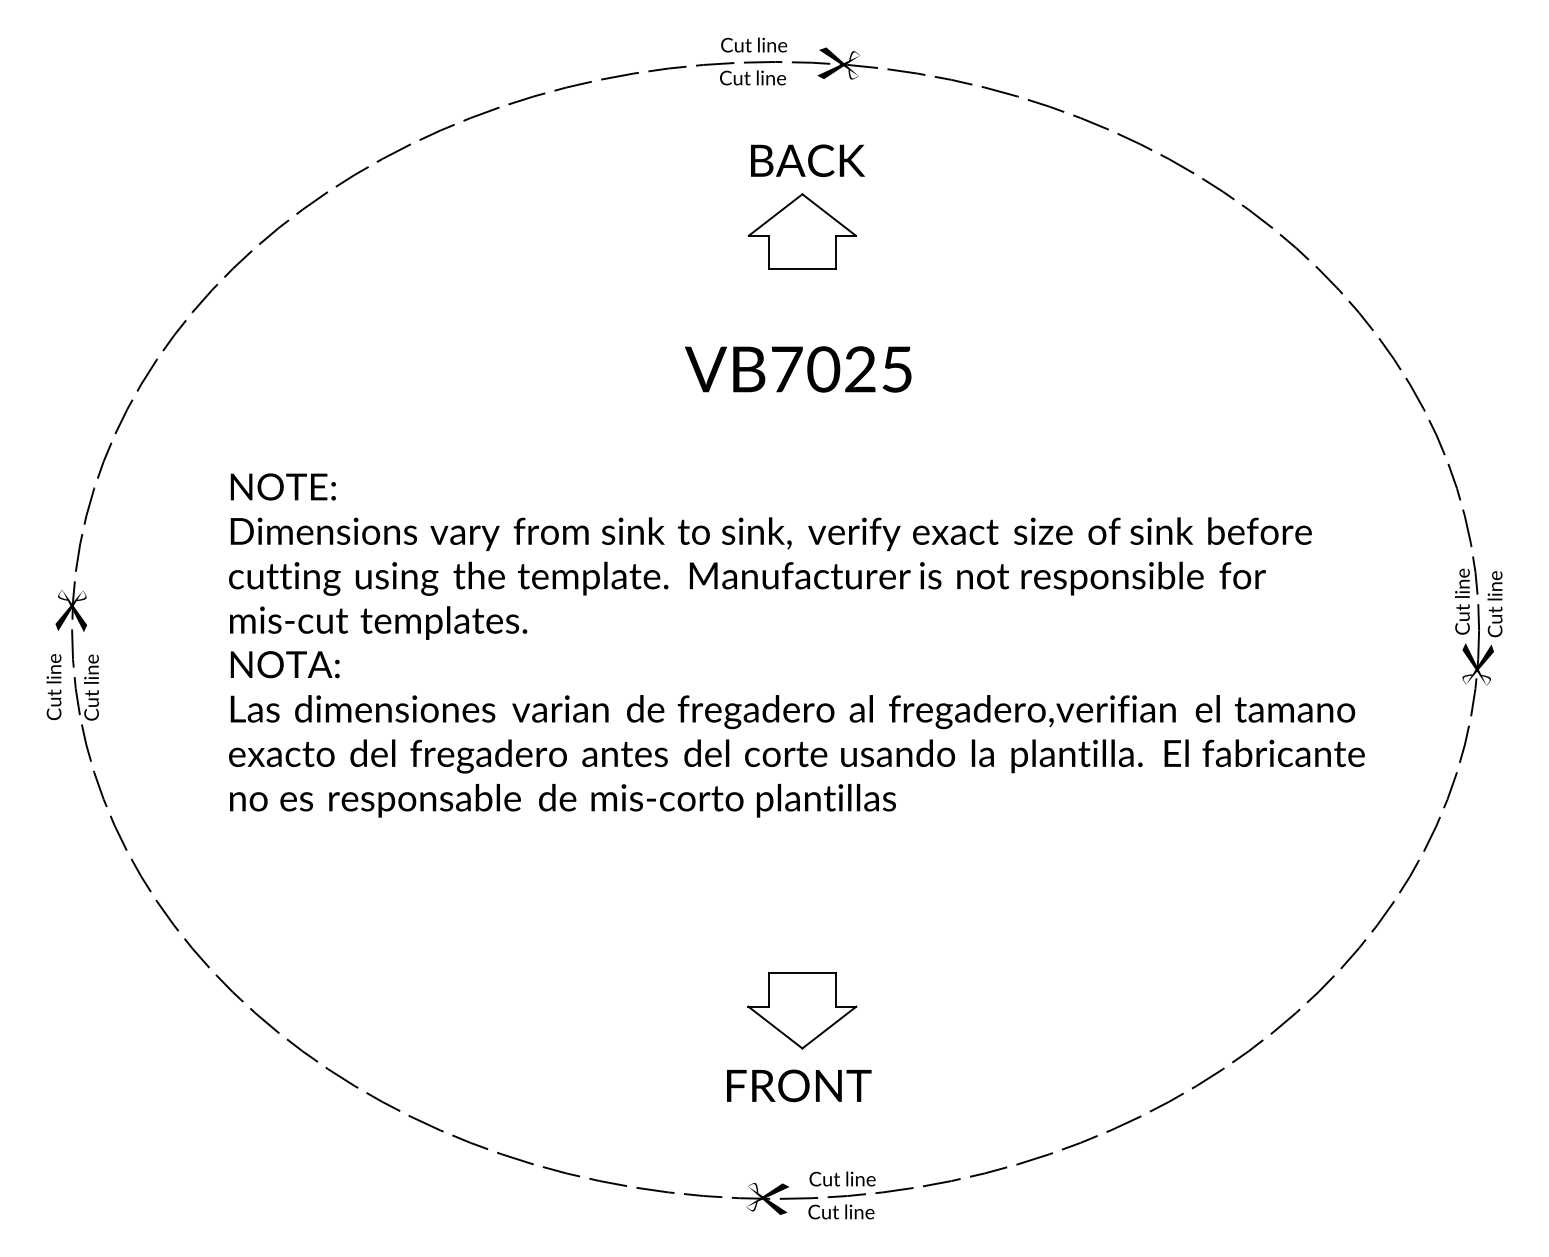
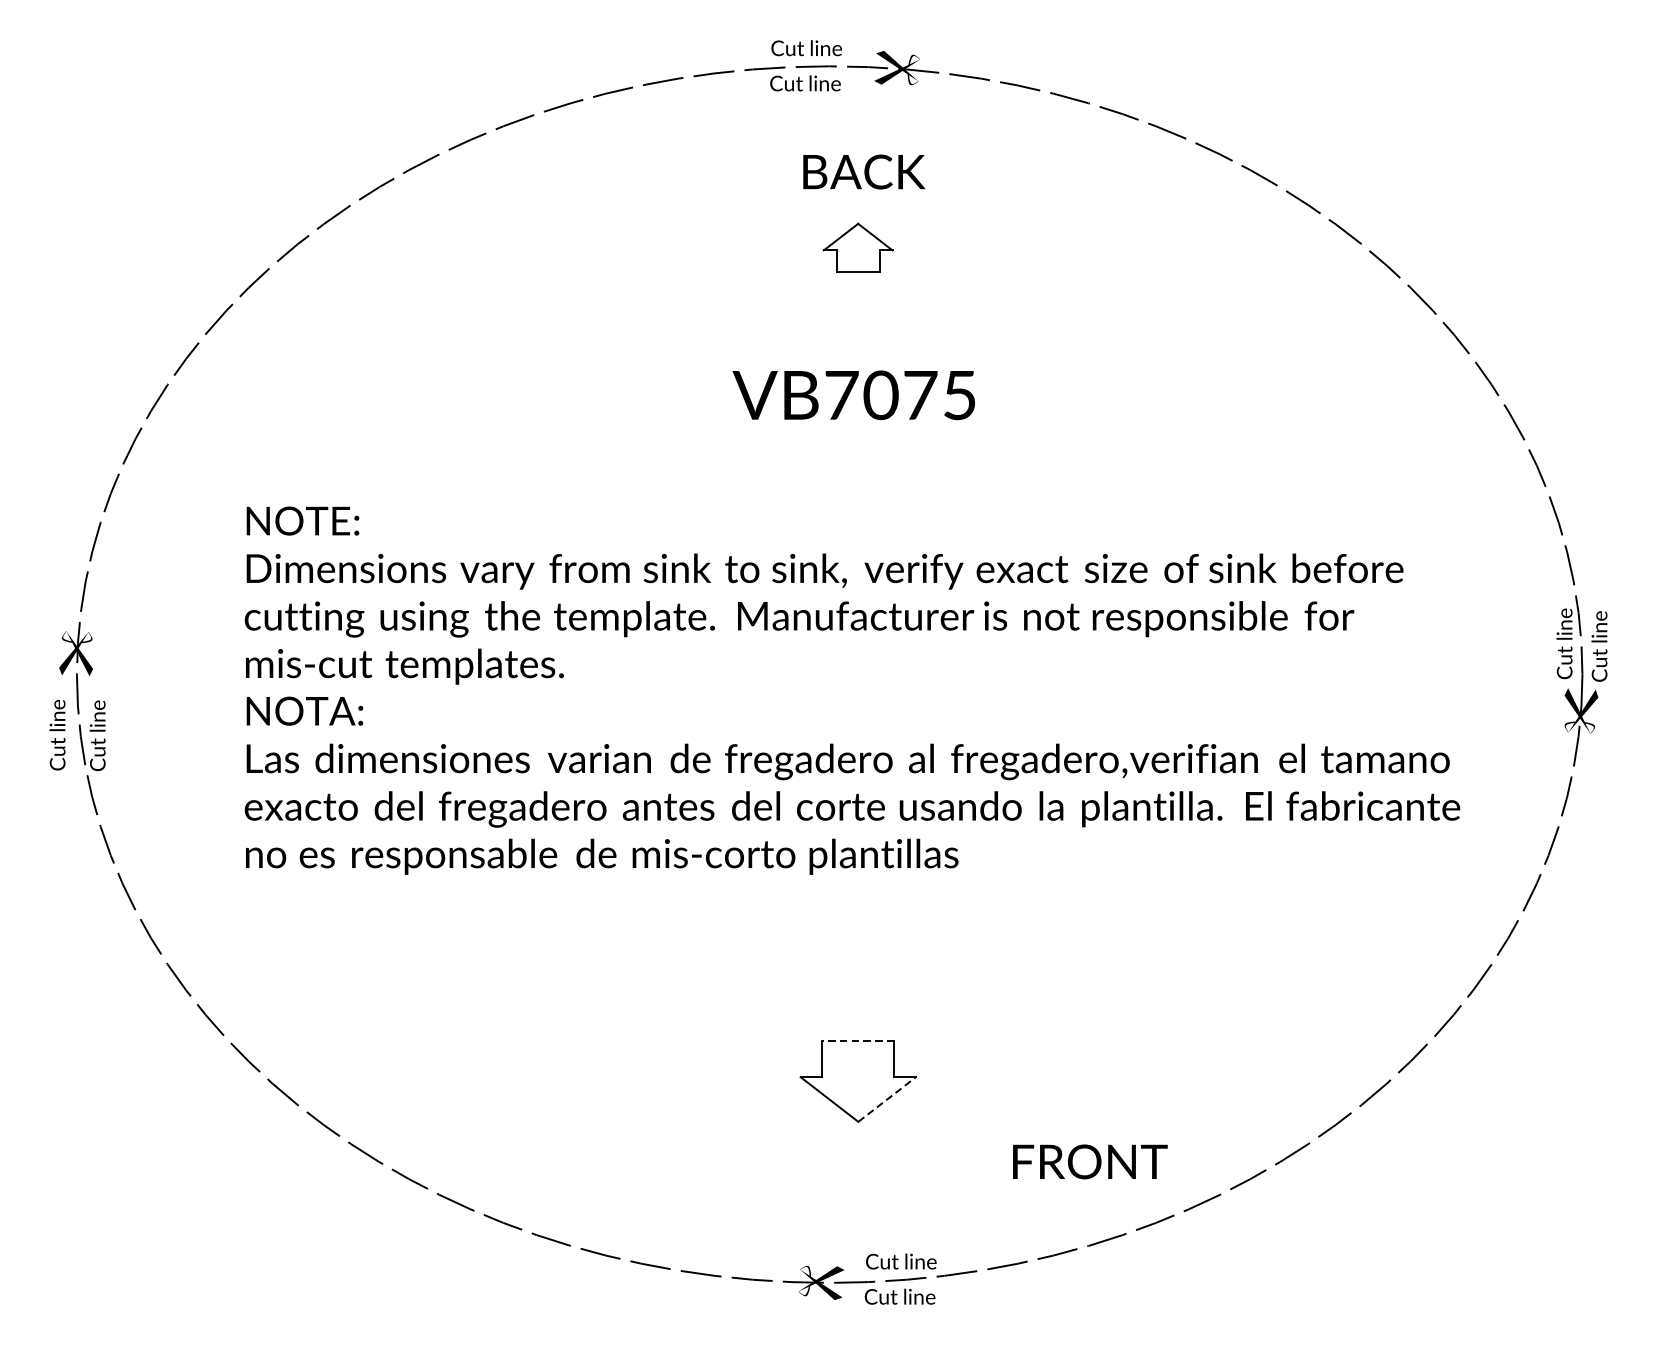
part: (801, 231) -> (857, 247), size x0.6
text: (860, 369) -> (920, 395), VB7025 -> VB7075
line: (802, 973) -> (858, 1041), solid -> dashed
line: (829, 1027) -> (887, 1099), solid -> dashed
text: (799, 1085) -> (1090, 1161), moved

